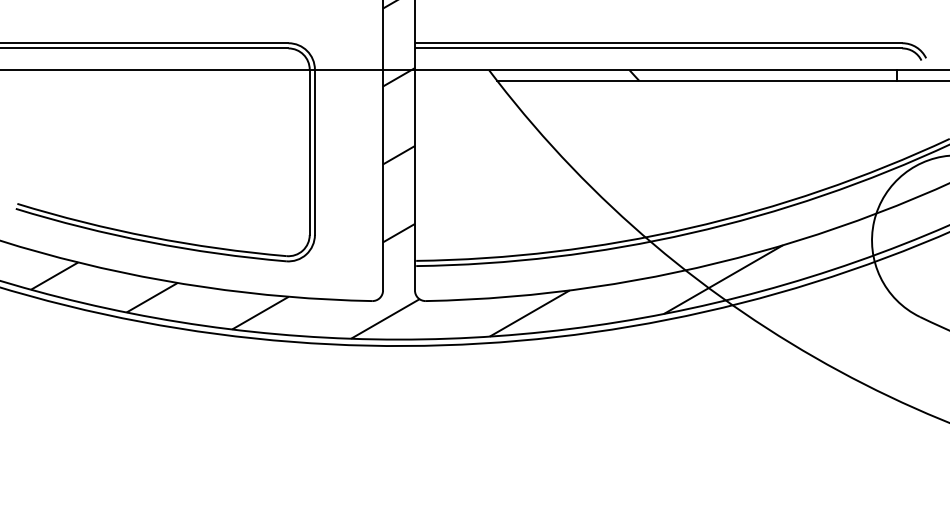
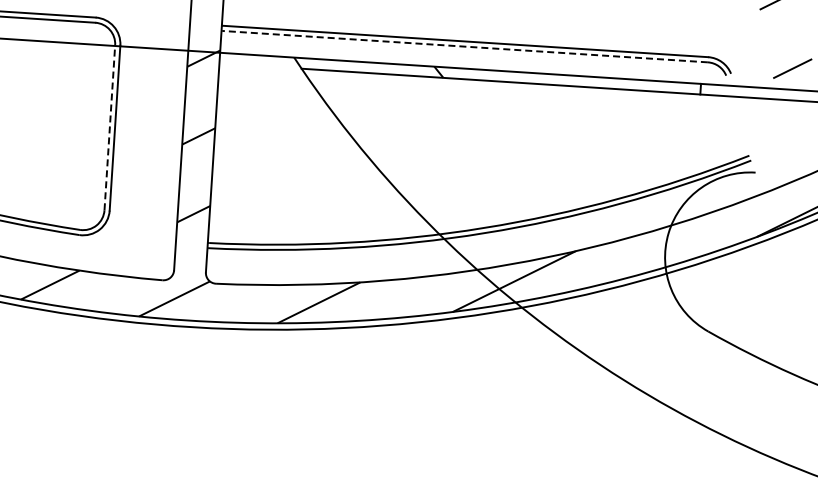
line: (658, 48) -> (464, 46), solid -> dashed
line: (309, 152) -> (109, 127), solid -> dashed

